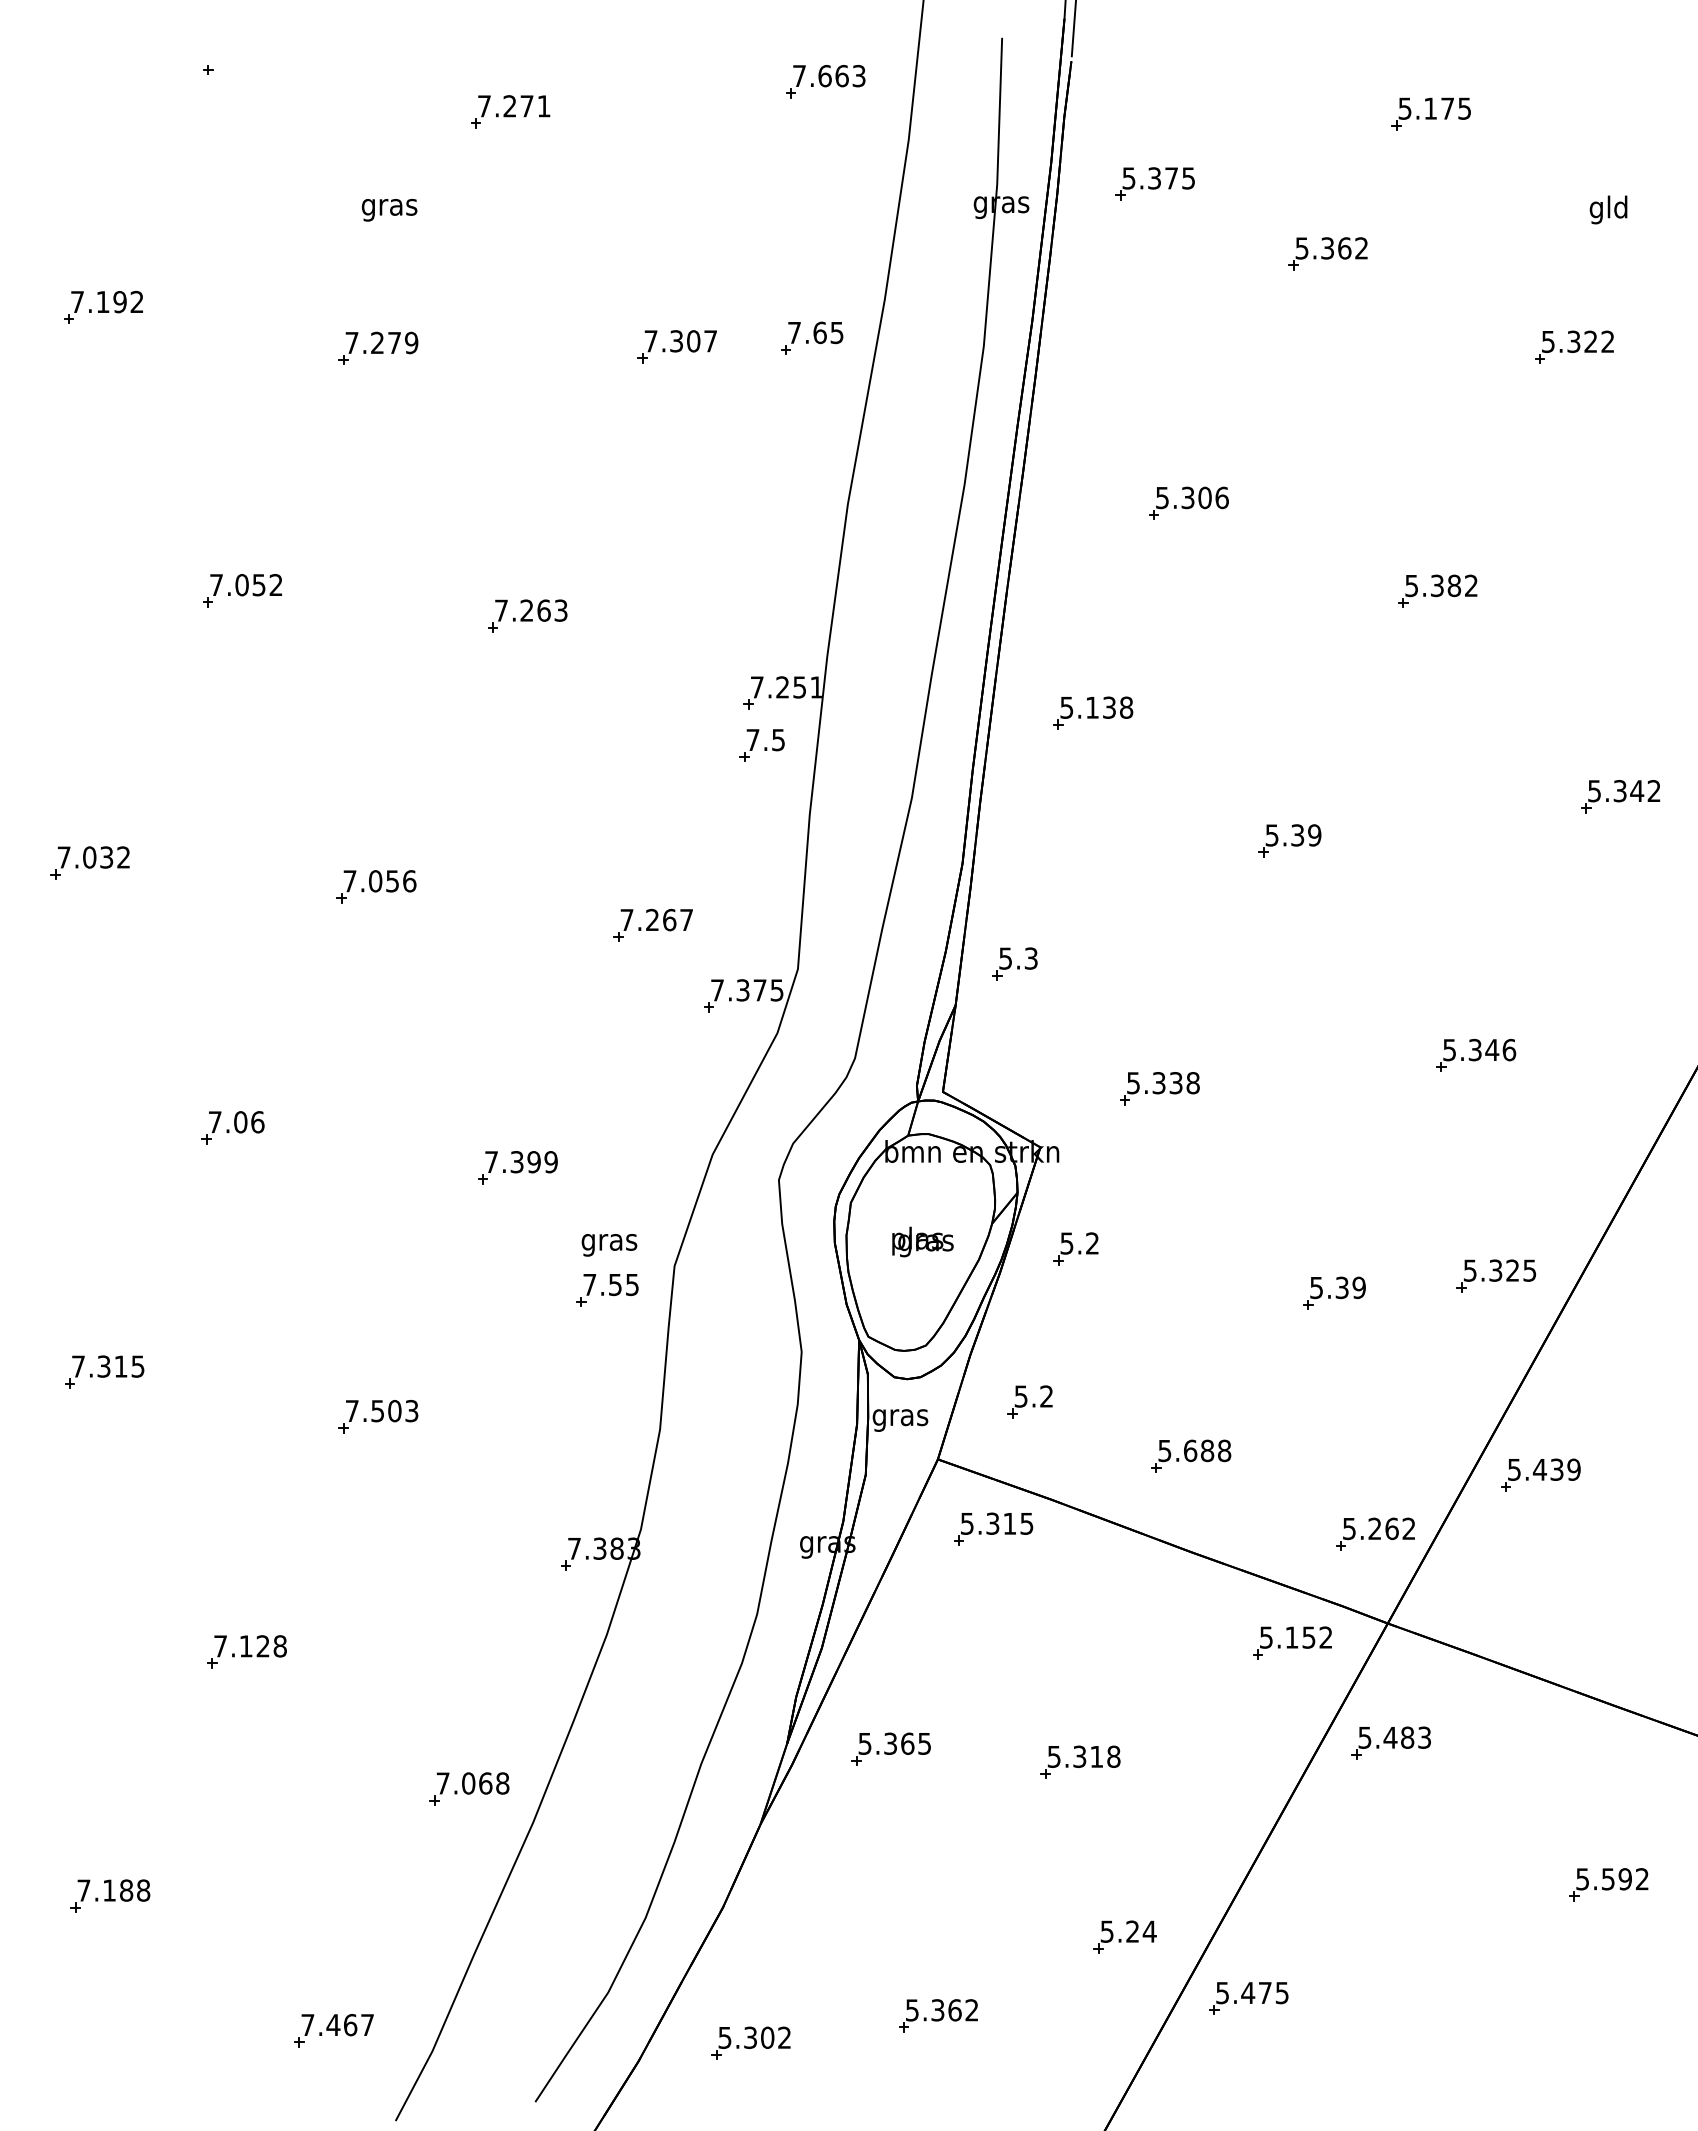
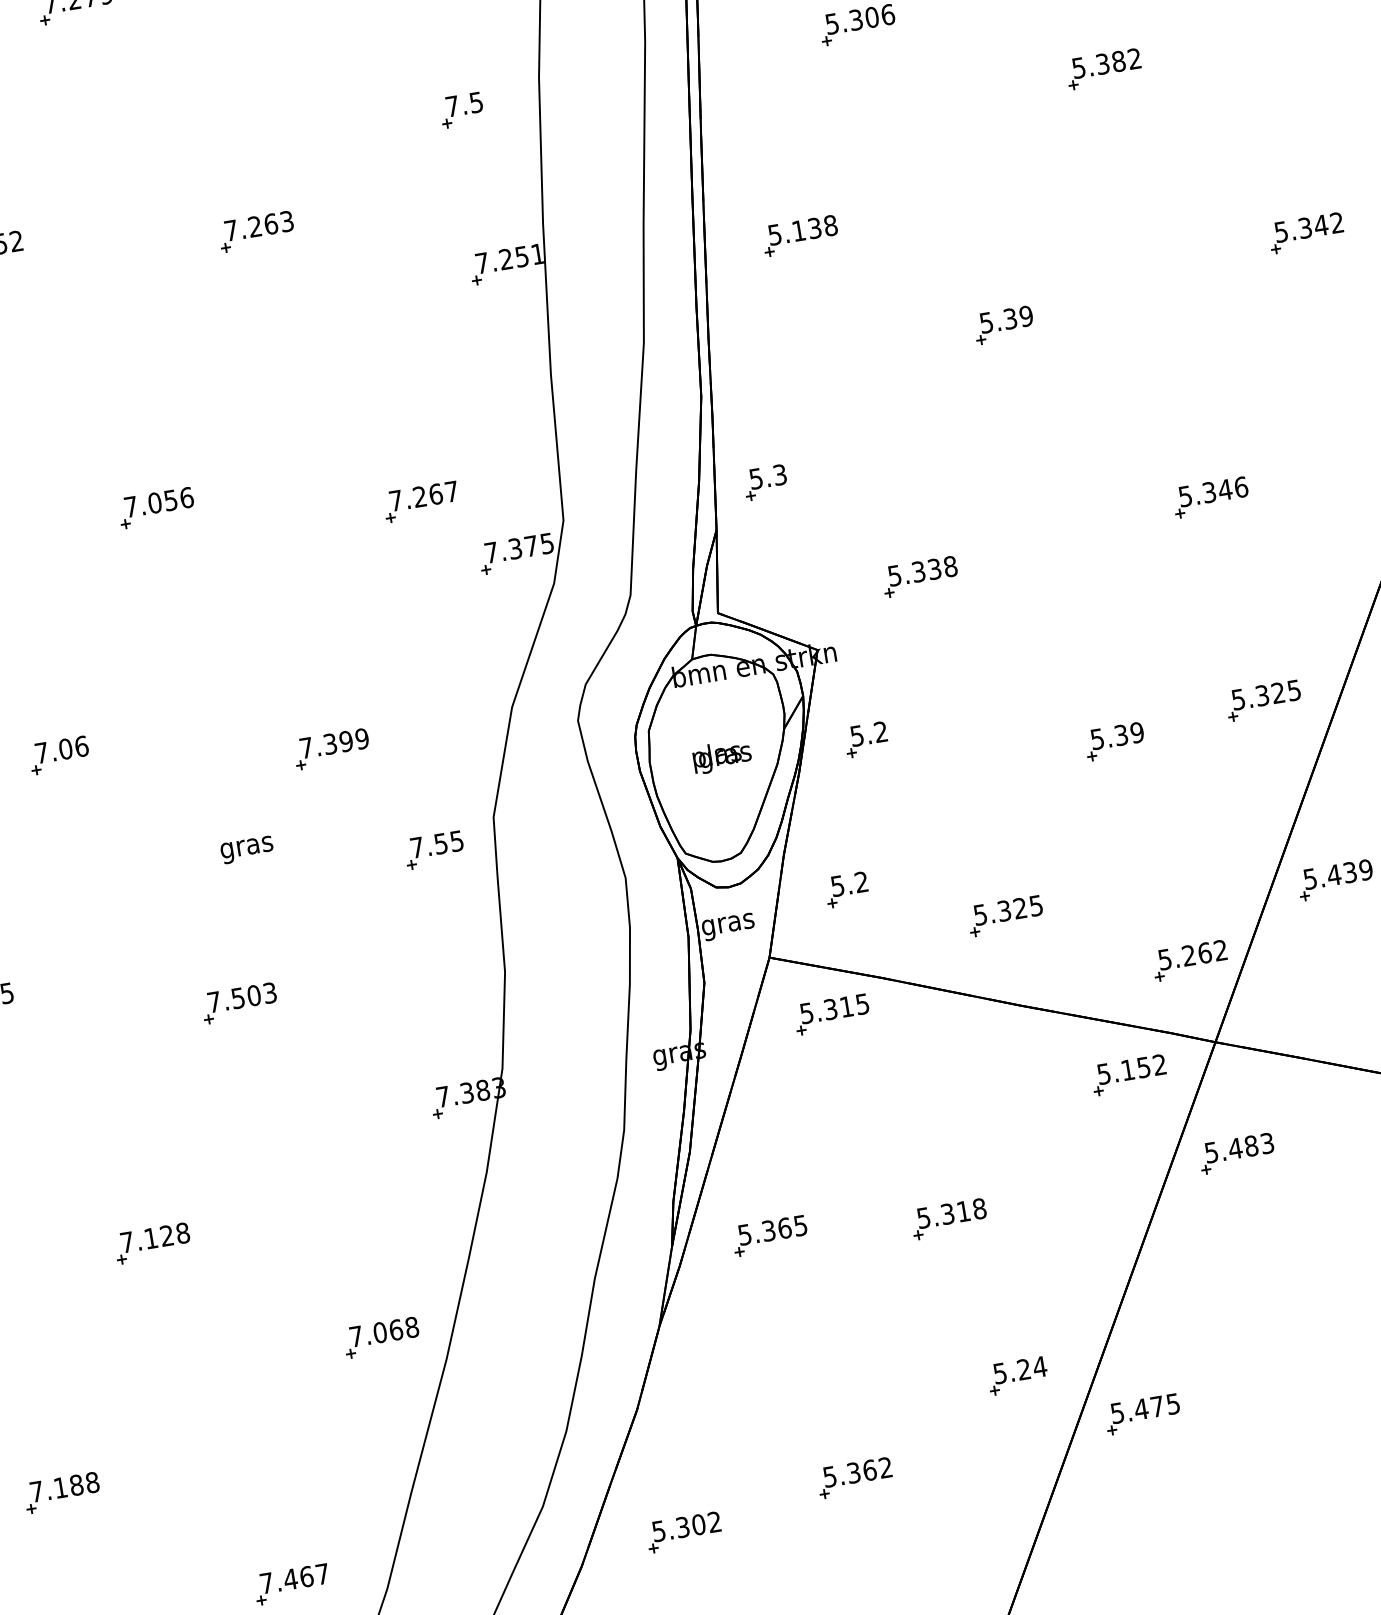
part: (761, 745) -> (461, 110), moved
text: (609, 1245) -> (247, 850), moved
text: (1207, 1450) -> (1020, 908), 5.688 -> 5.325

